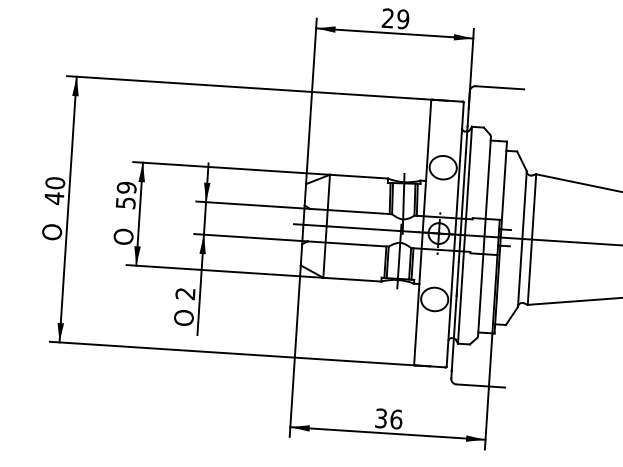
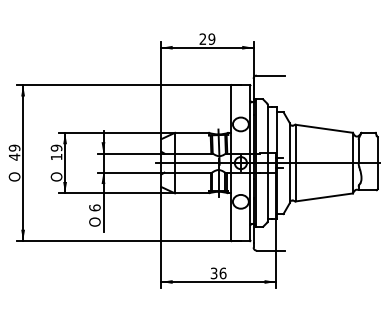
text: (55, 182) -> (14, 147), 40 -> 49
text: (125, 201) -> (56, 156), 59 -> 19
text: (184, 293) -> (94, 207), 2 -> 6

